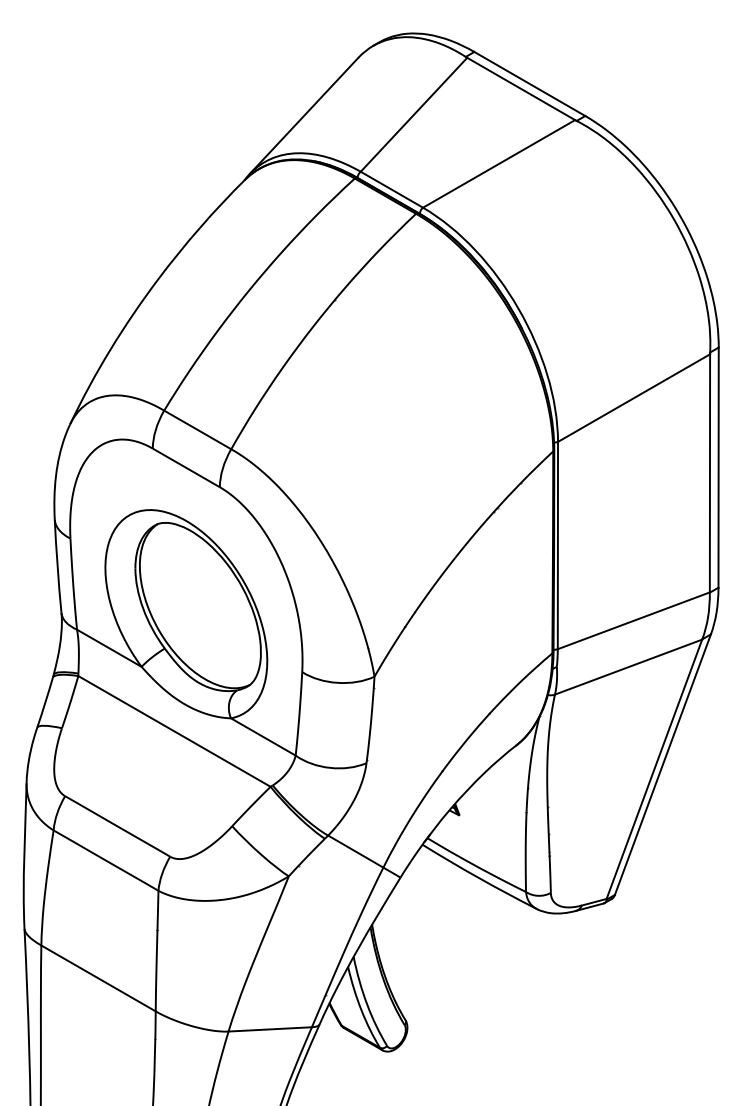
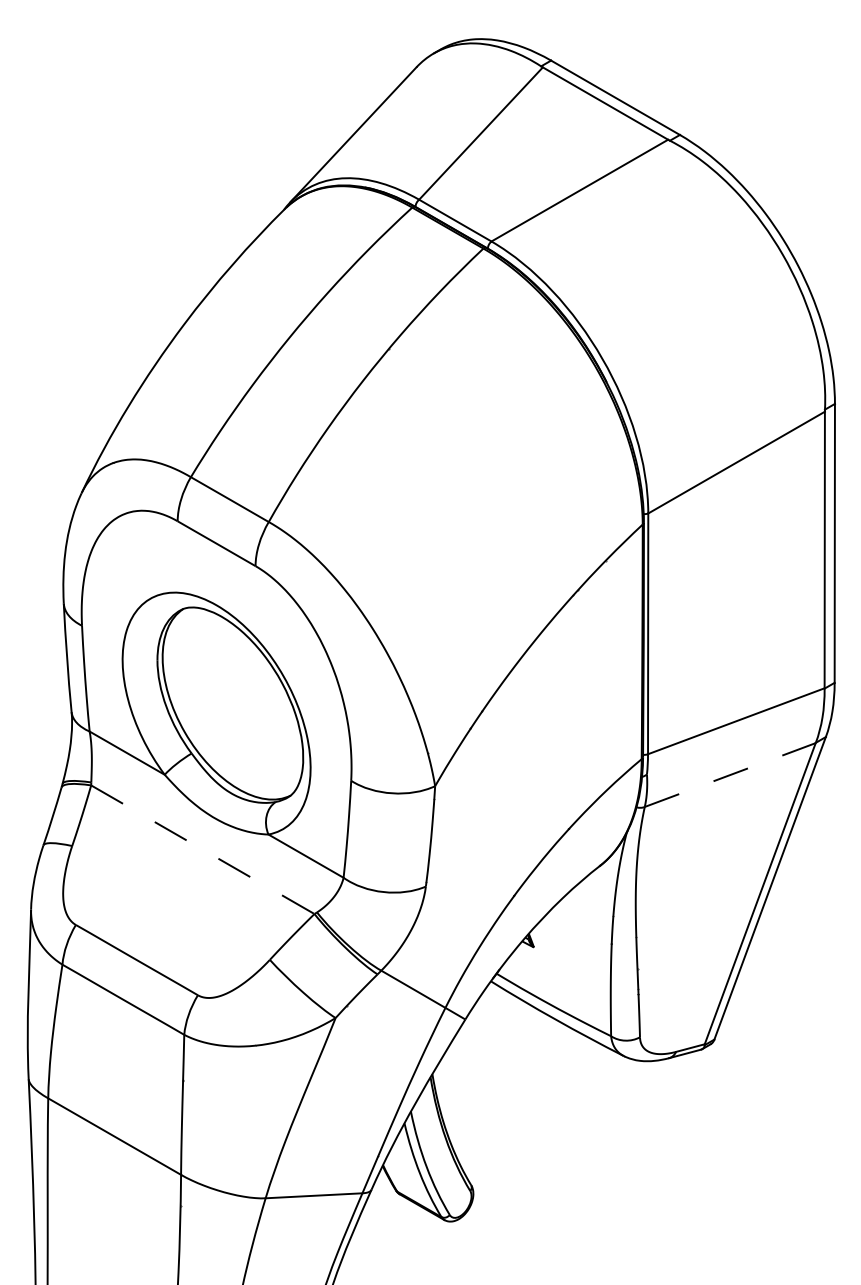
line: (628, 667) -> (730, 775), solid -> dashed
line: (174, 731) -> (202, 849), solid -> dashed

